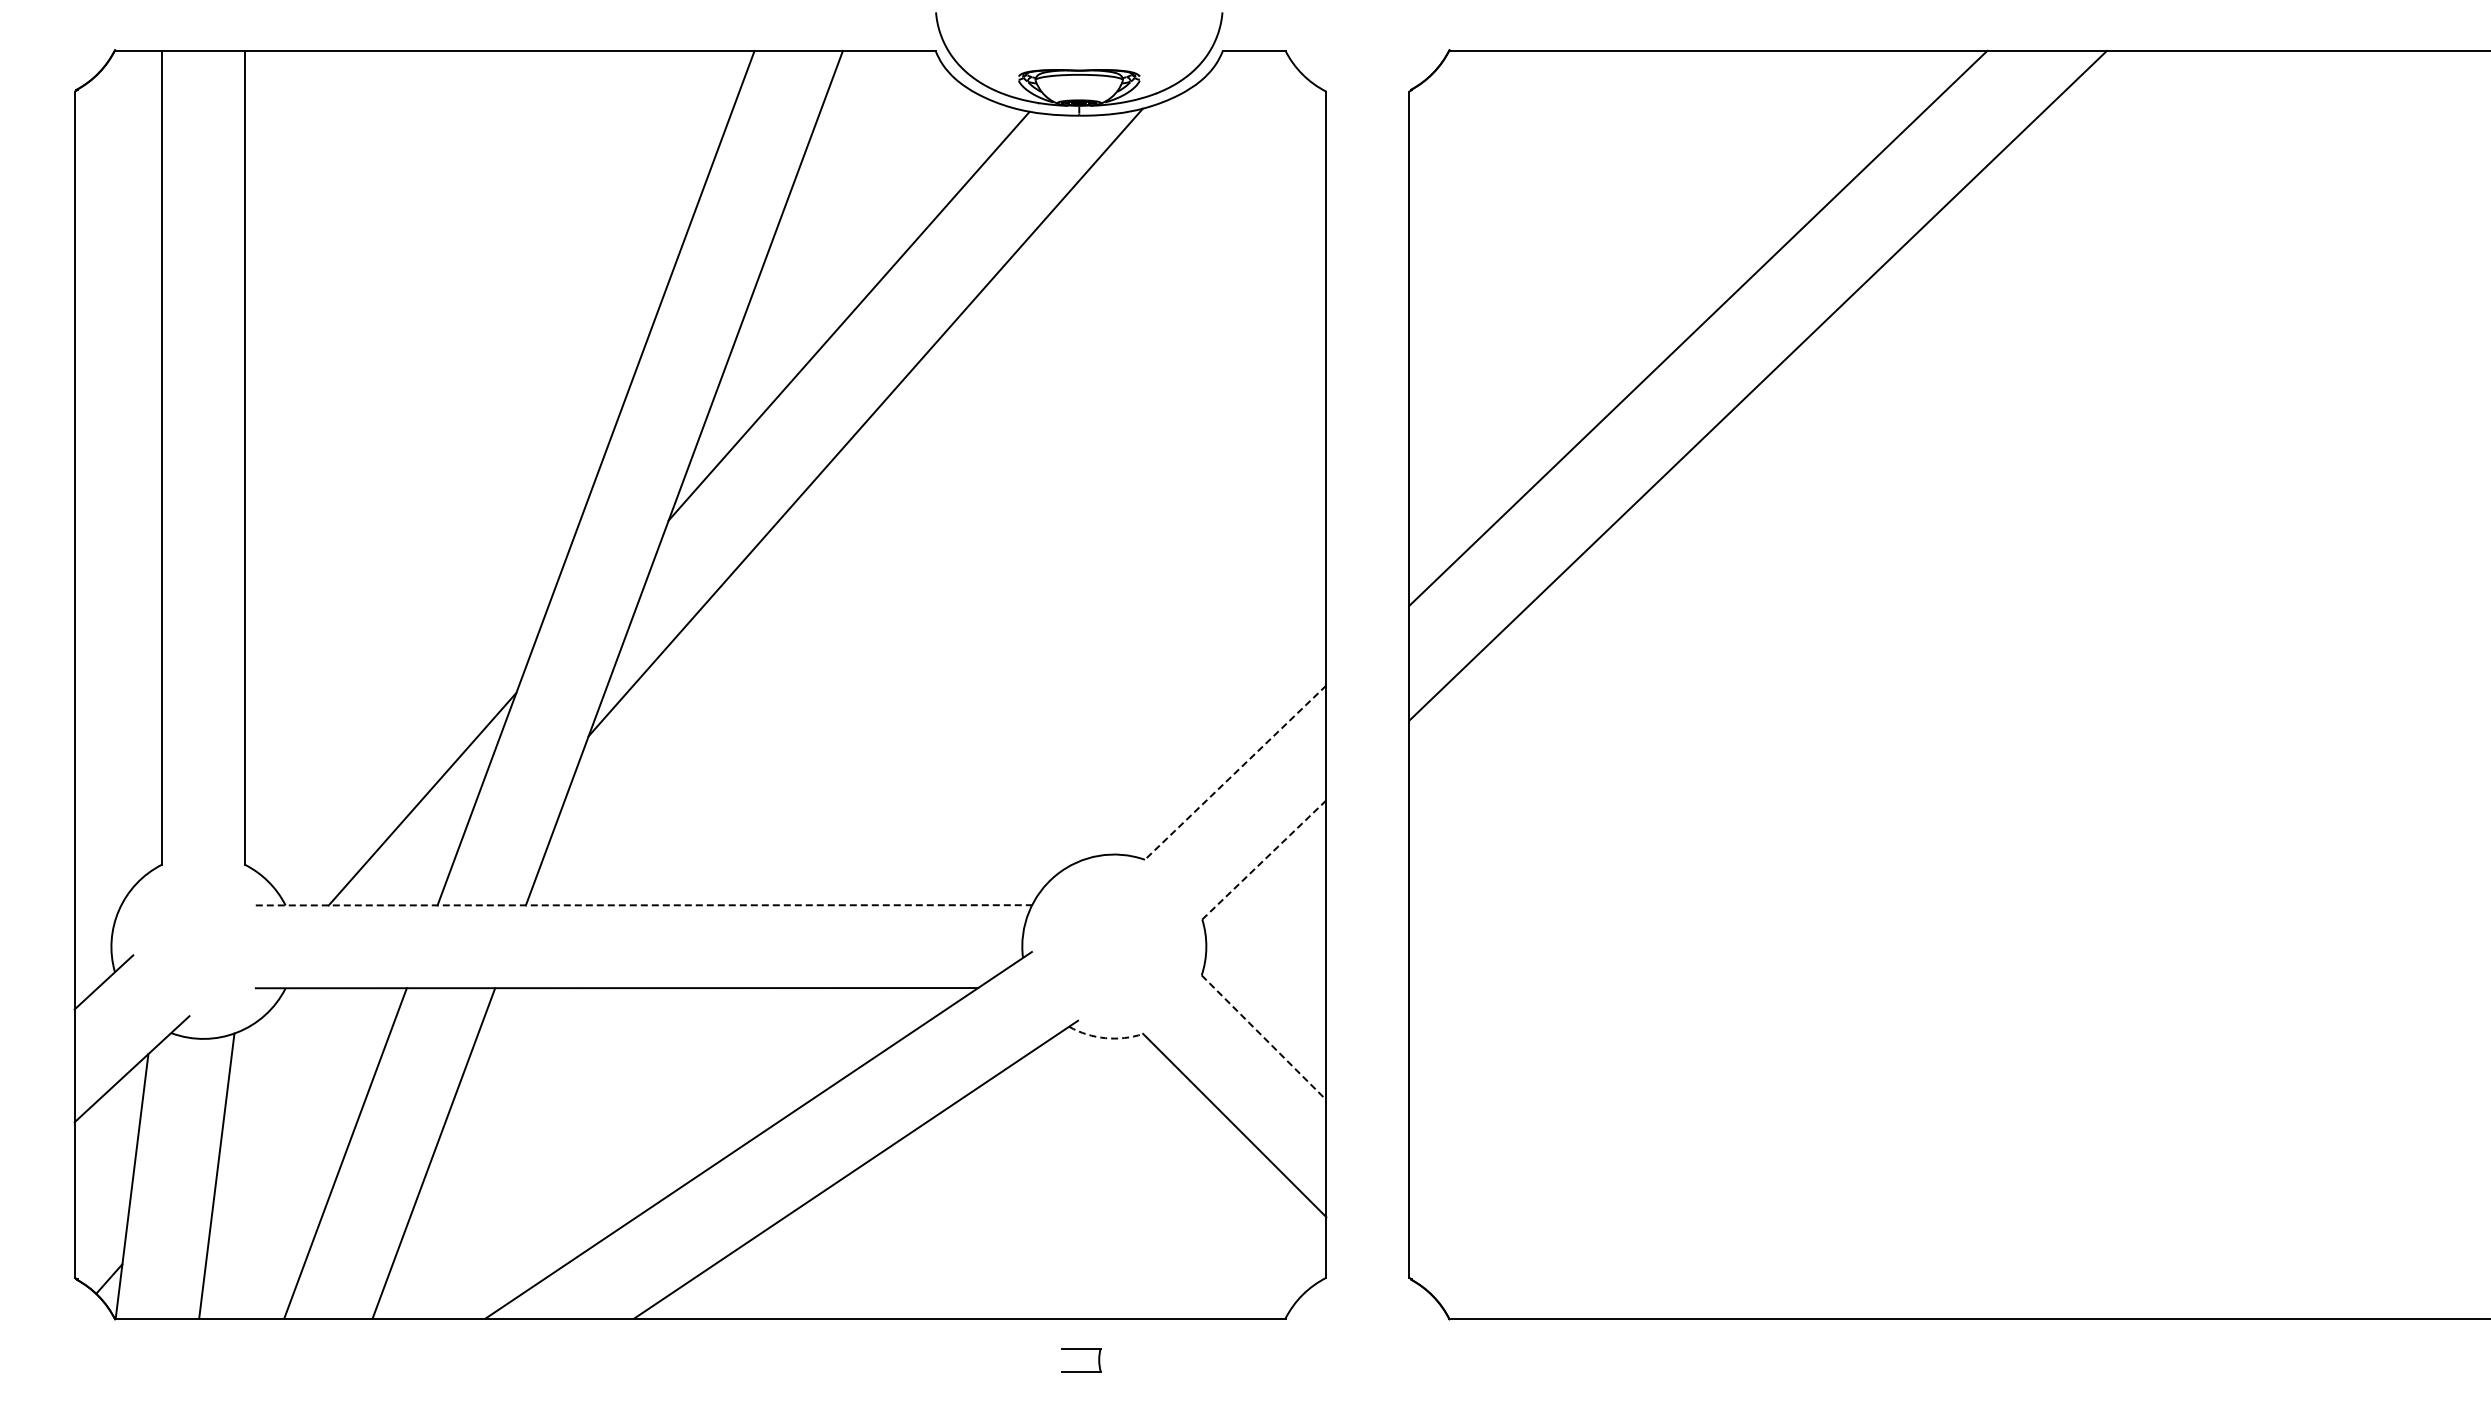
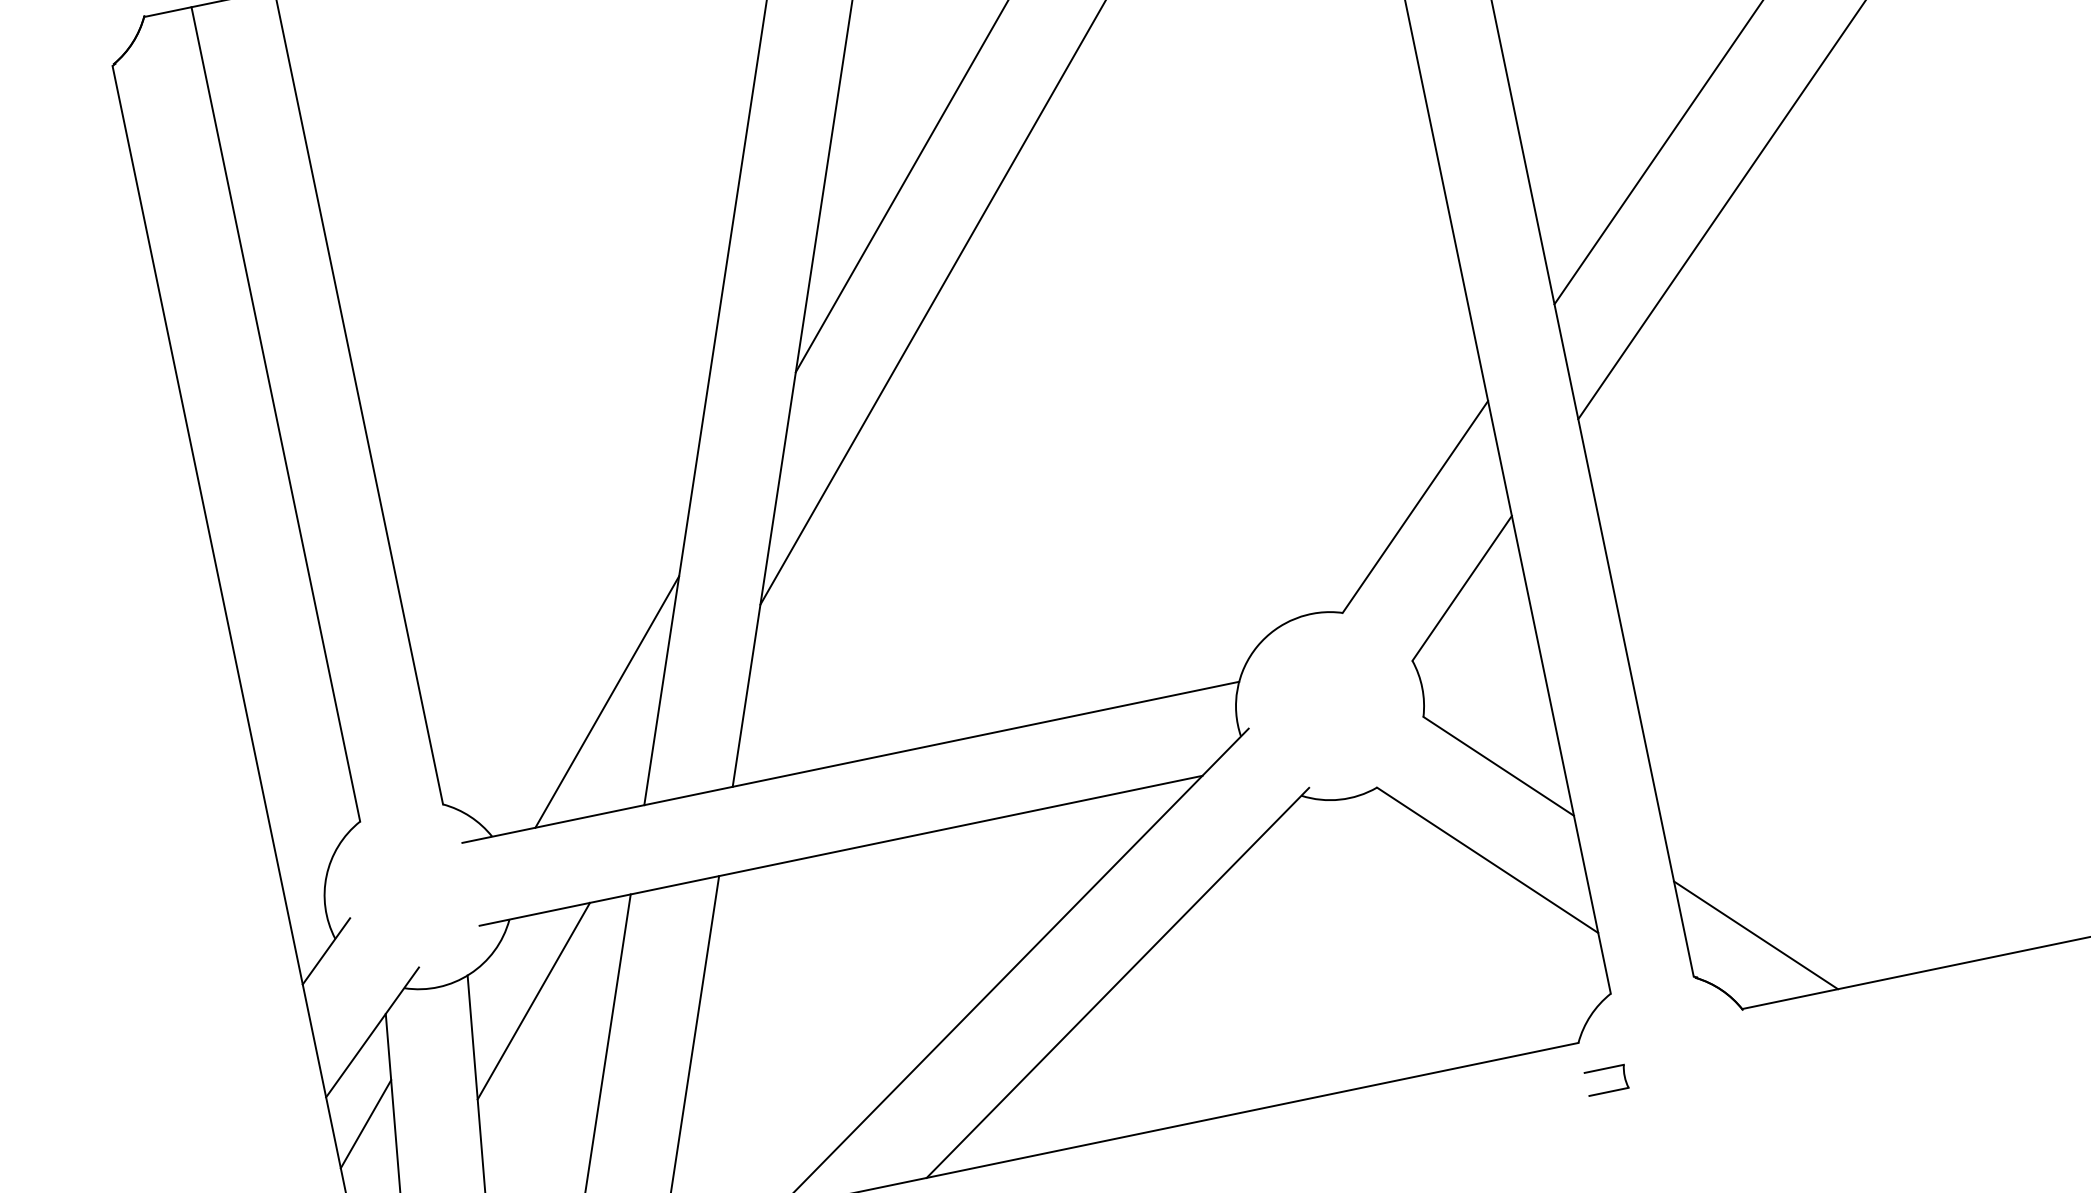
line: (1235, 772) -> (1415, 506), dashed -> solid
line: (1264, 859) -> (1462, 587), dashed -> solid
line: (644, 905) -> (851, 762), dashed -> solid
arc: (1105, 1038) -> (1340, 799), dashed -> solid
line: (1264, 1038) -> (1499, 767), dashed -> solid
line: (292, 1071) -> (533, 1001), added
line: (107, 1155) -> (365, 1123), added
line: (1476, 1250) -> (1755, 935), added
part: (1081, 1349) -> (1604, 1069), moved

